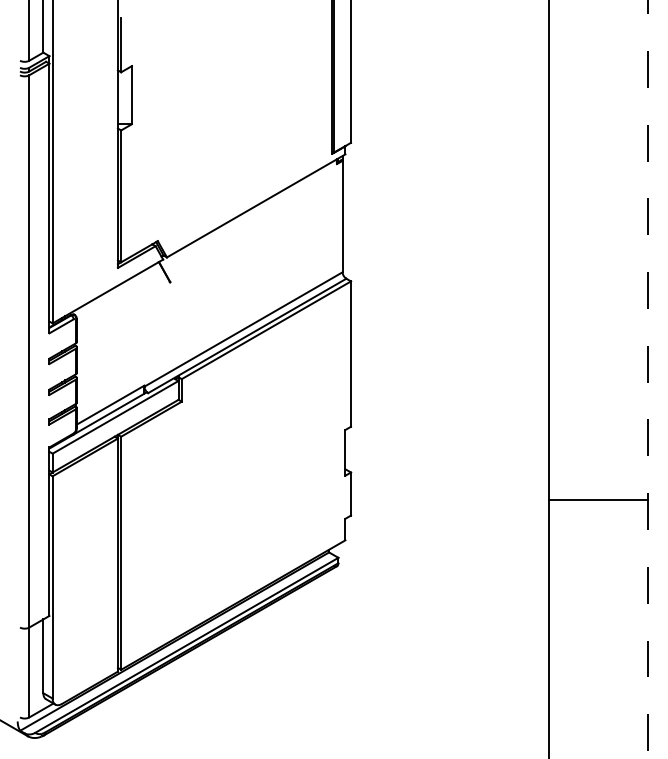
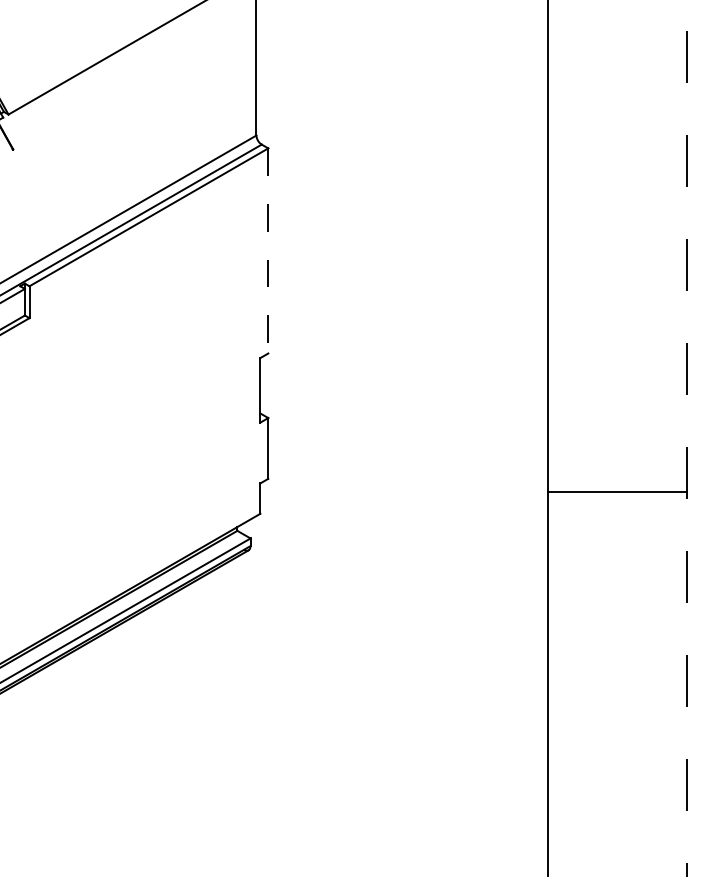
line: (351, 354) -> (268, 251), solid -> dashed
line: (598, 499) -> (617, 491), moved

